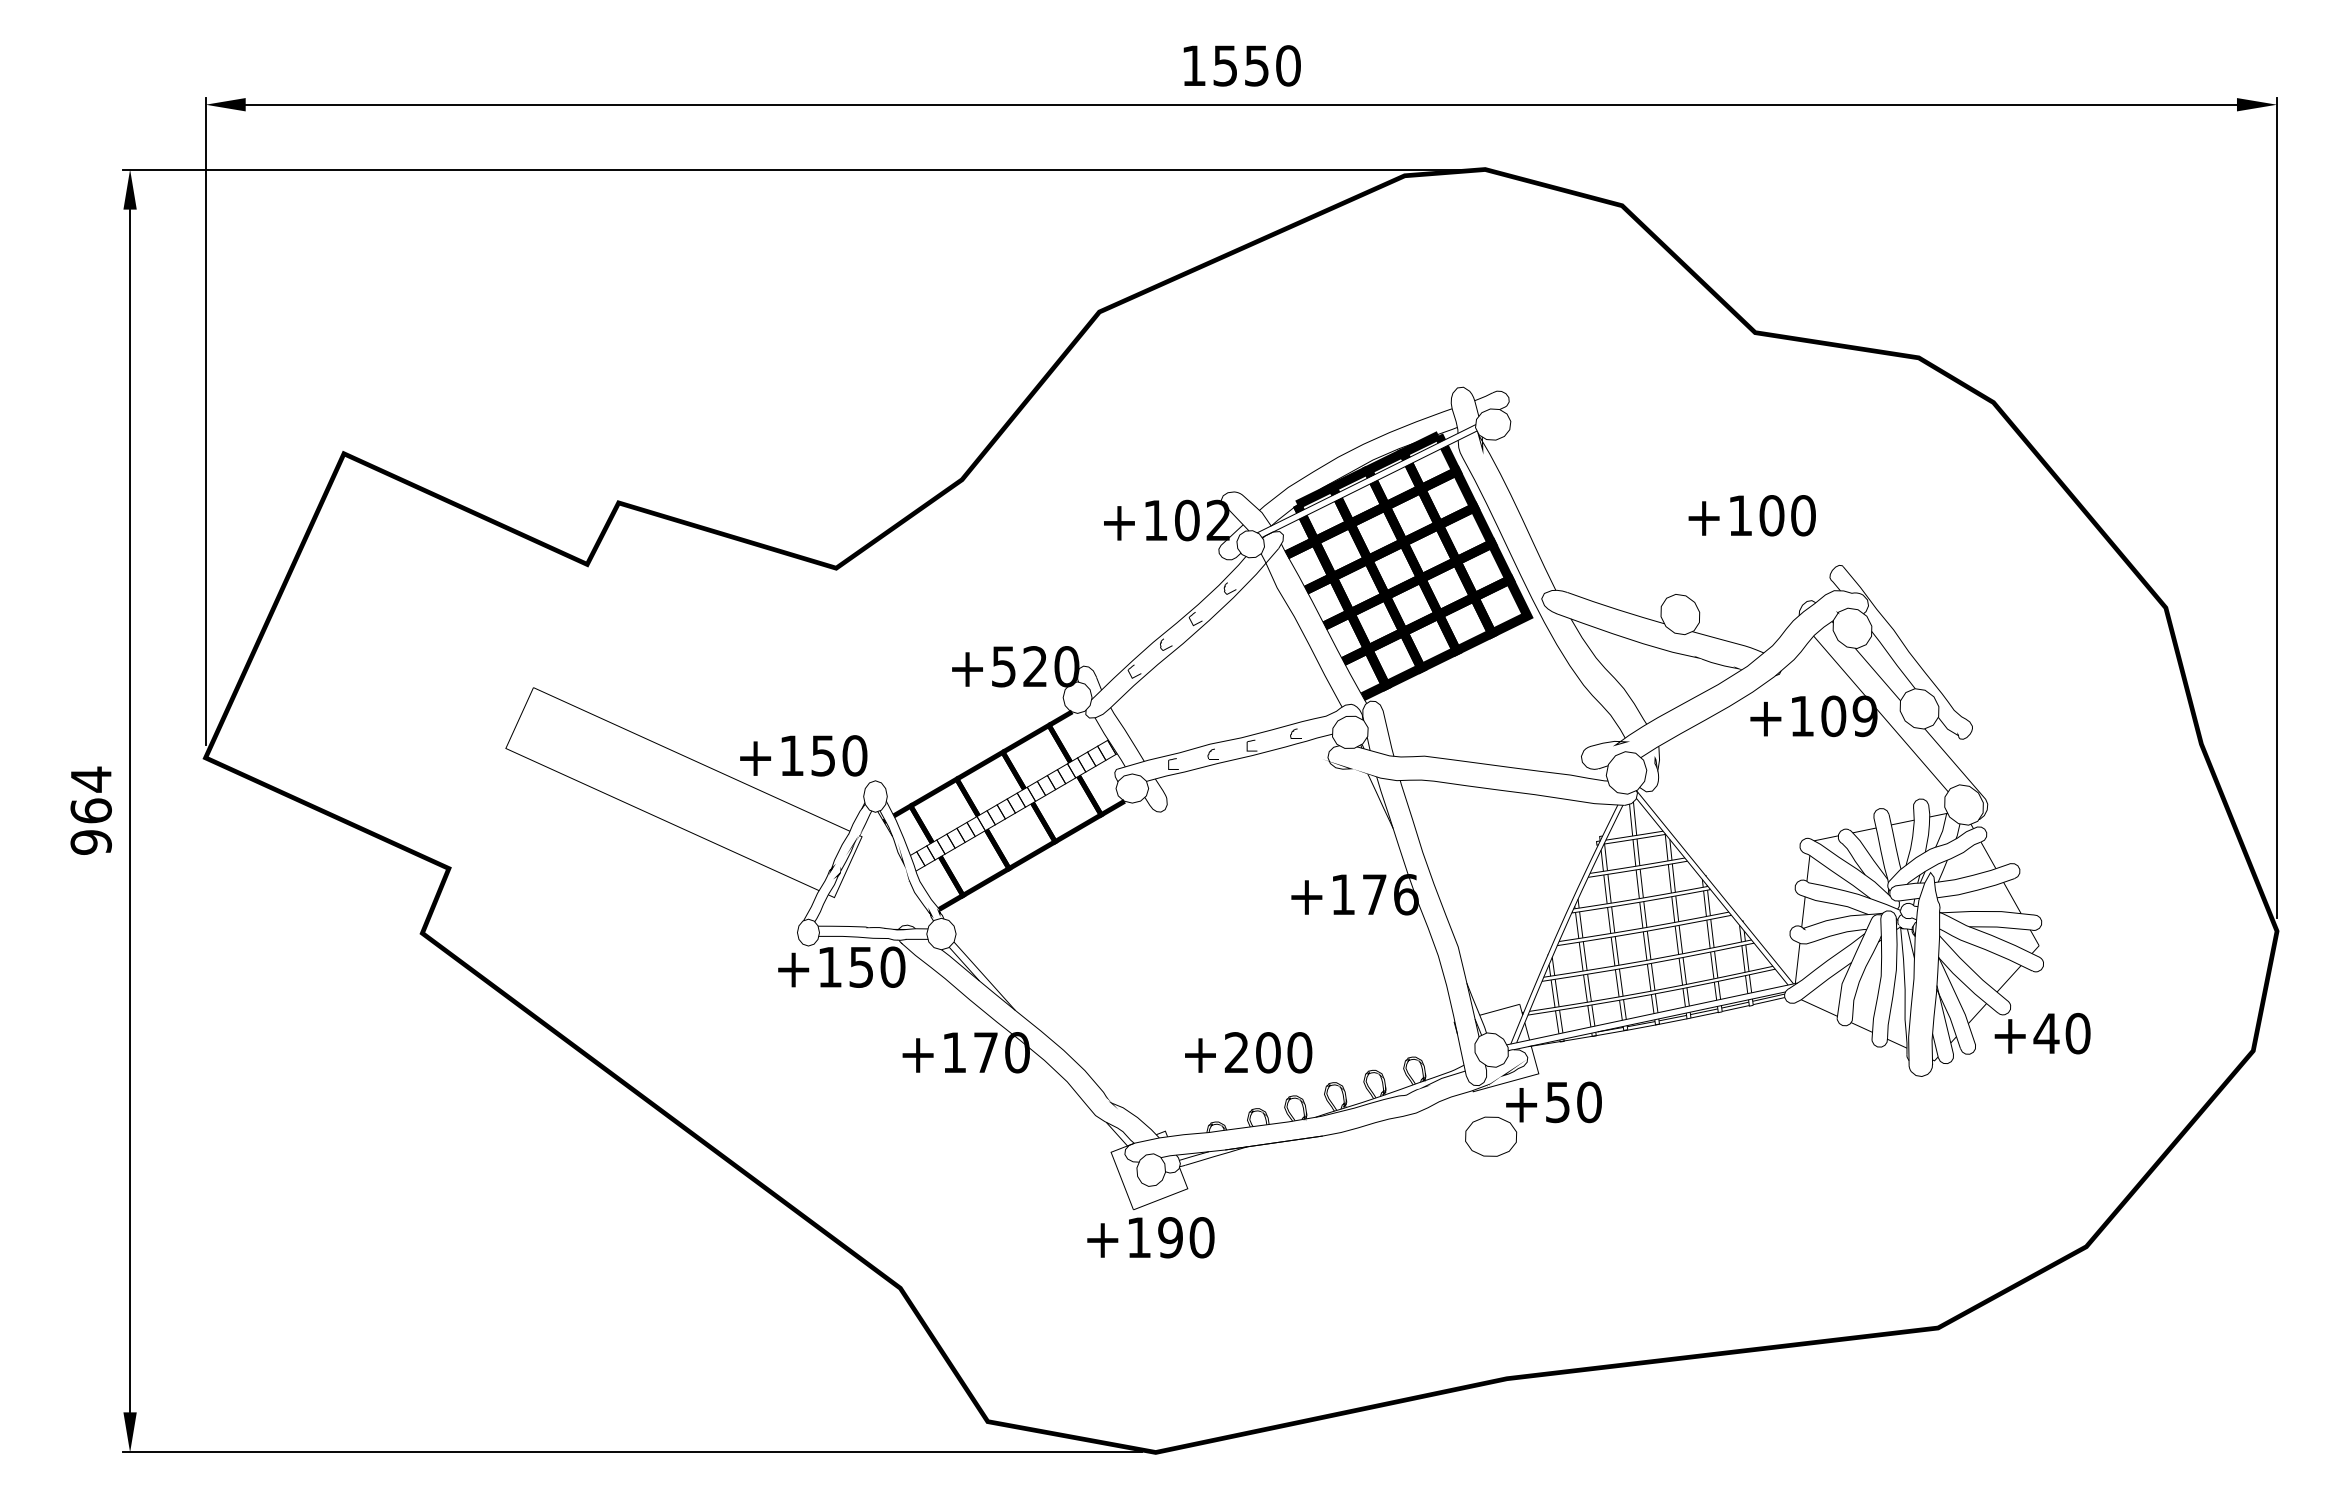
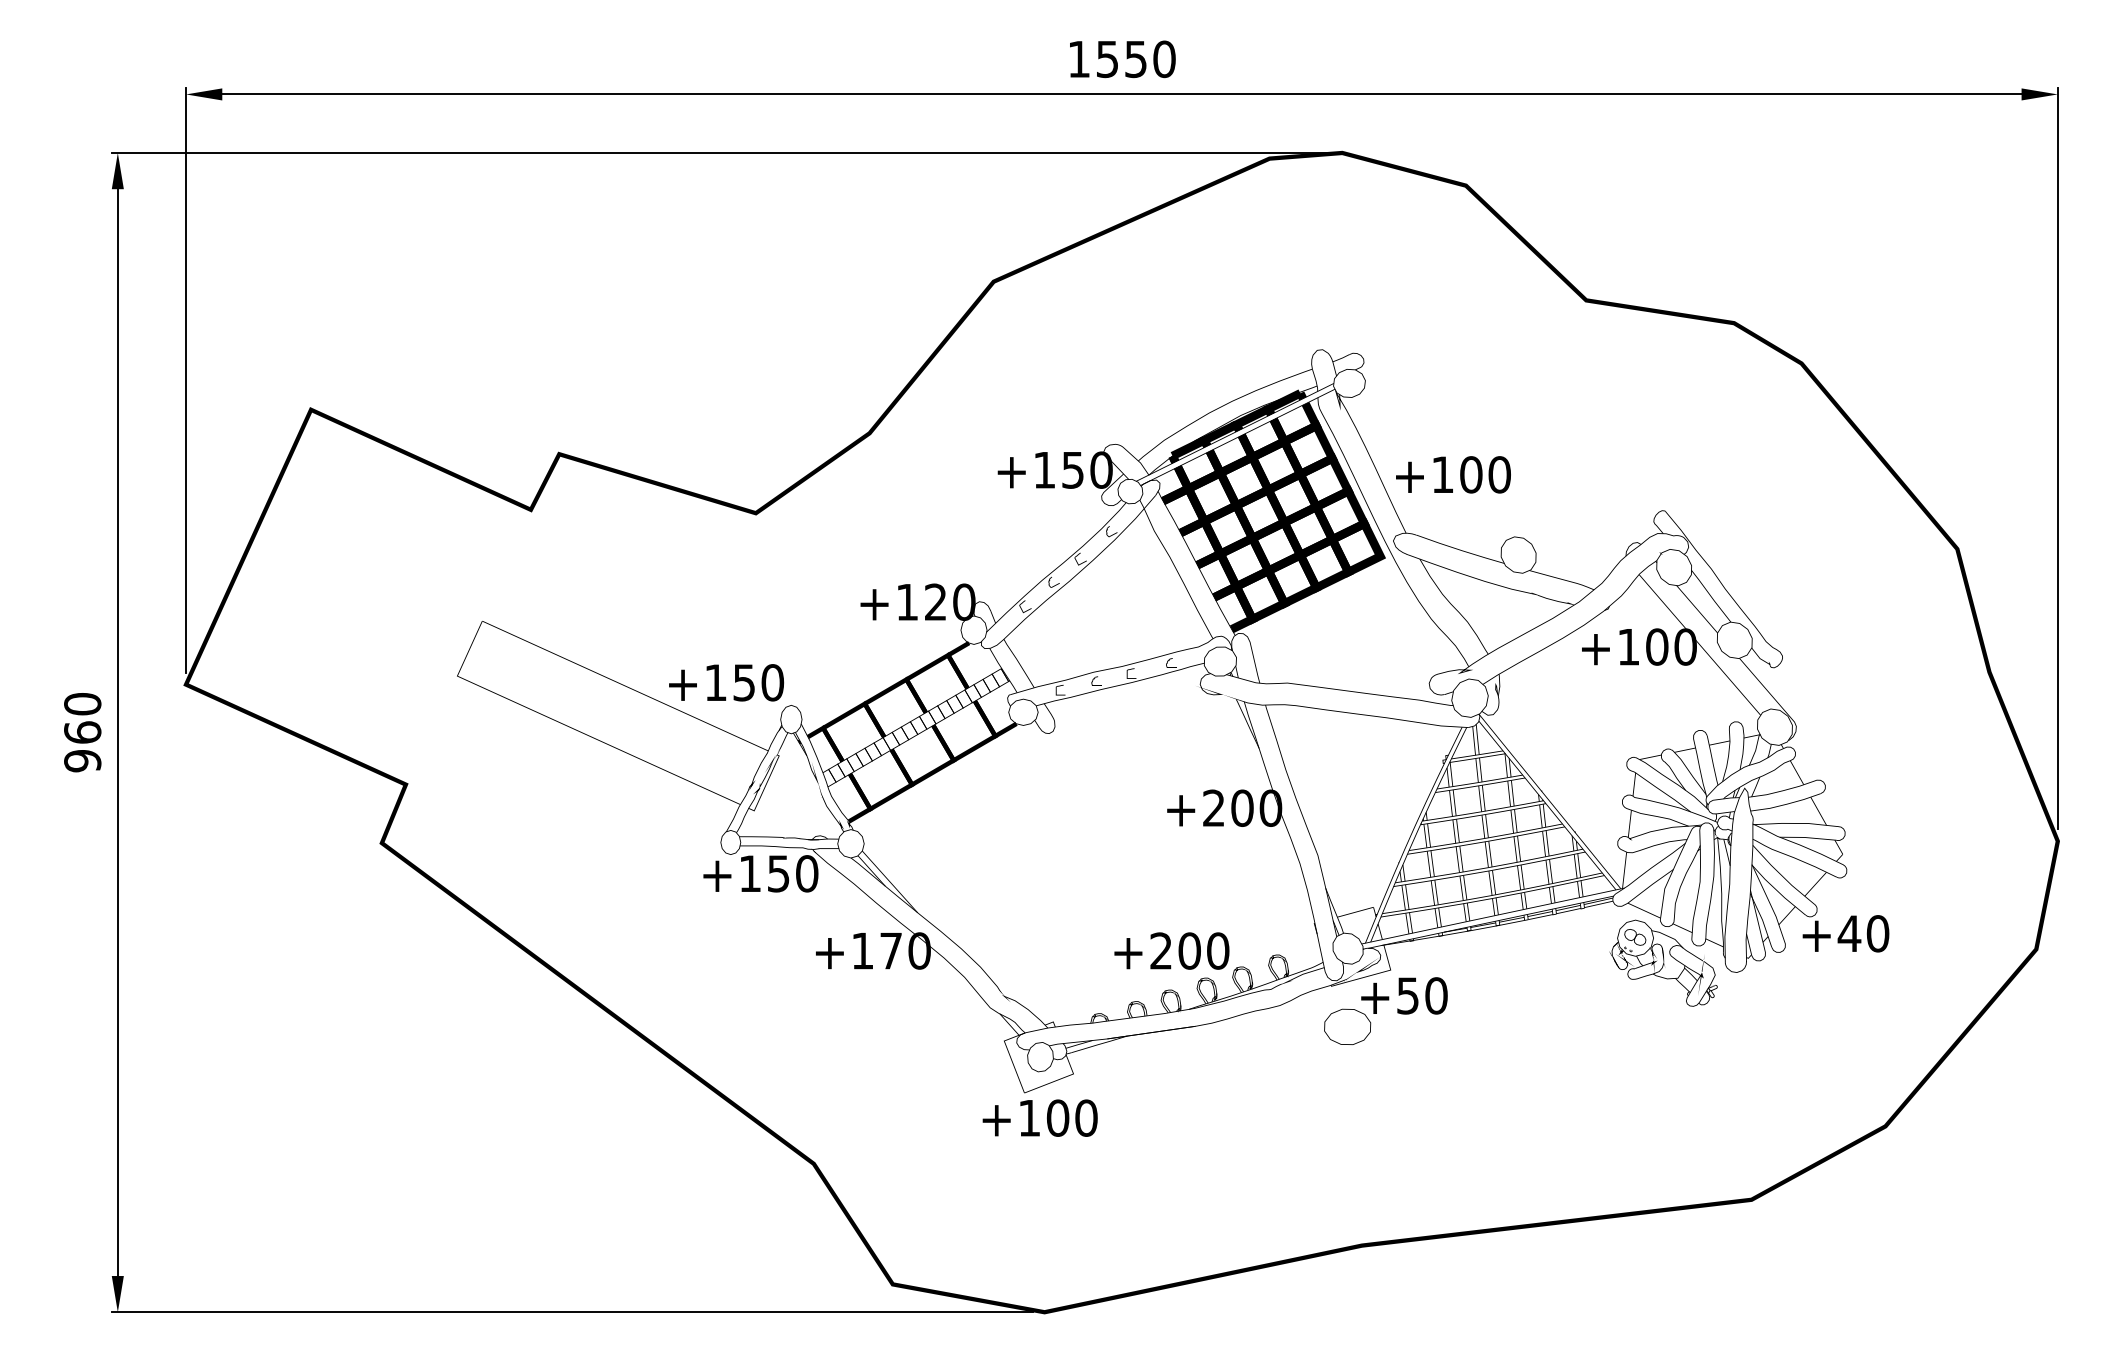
text: (1751, 515) -> (1452, 474), moved
text: (1203, 520) -> (1087, 470), +102 -> +150
text: (1003, 666) -> (907, 602), +520 -> +120
text: (1864, 716) -> (1685, 647), +109 -> +100
text: (90, 779) -> (82, 704), 964 -> 960
text: (1374, 894) -> (1242, 808), +176 -> +200
text: (1248, 1052) -> (1171, 950), moved
part: (1840, 1066) -> (1663, 963), added
text: (1170, 1237) -> (1057, 1118), +190 -> +100

